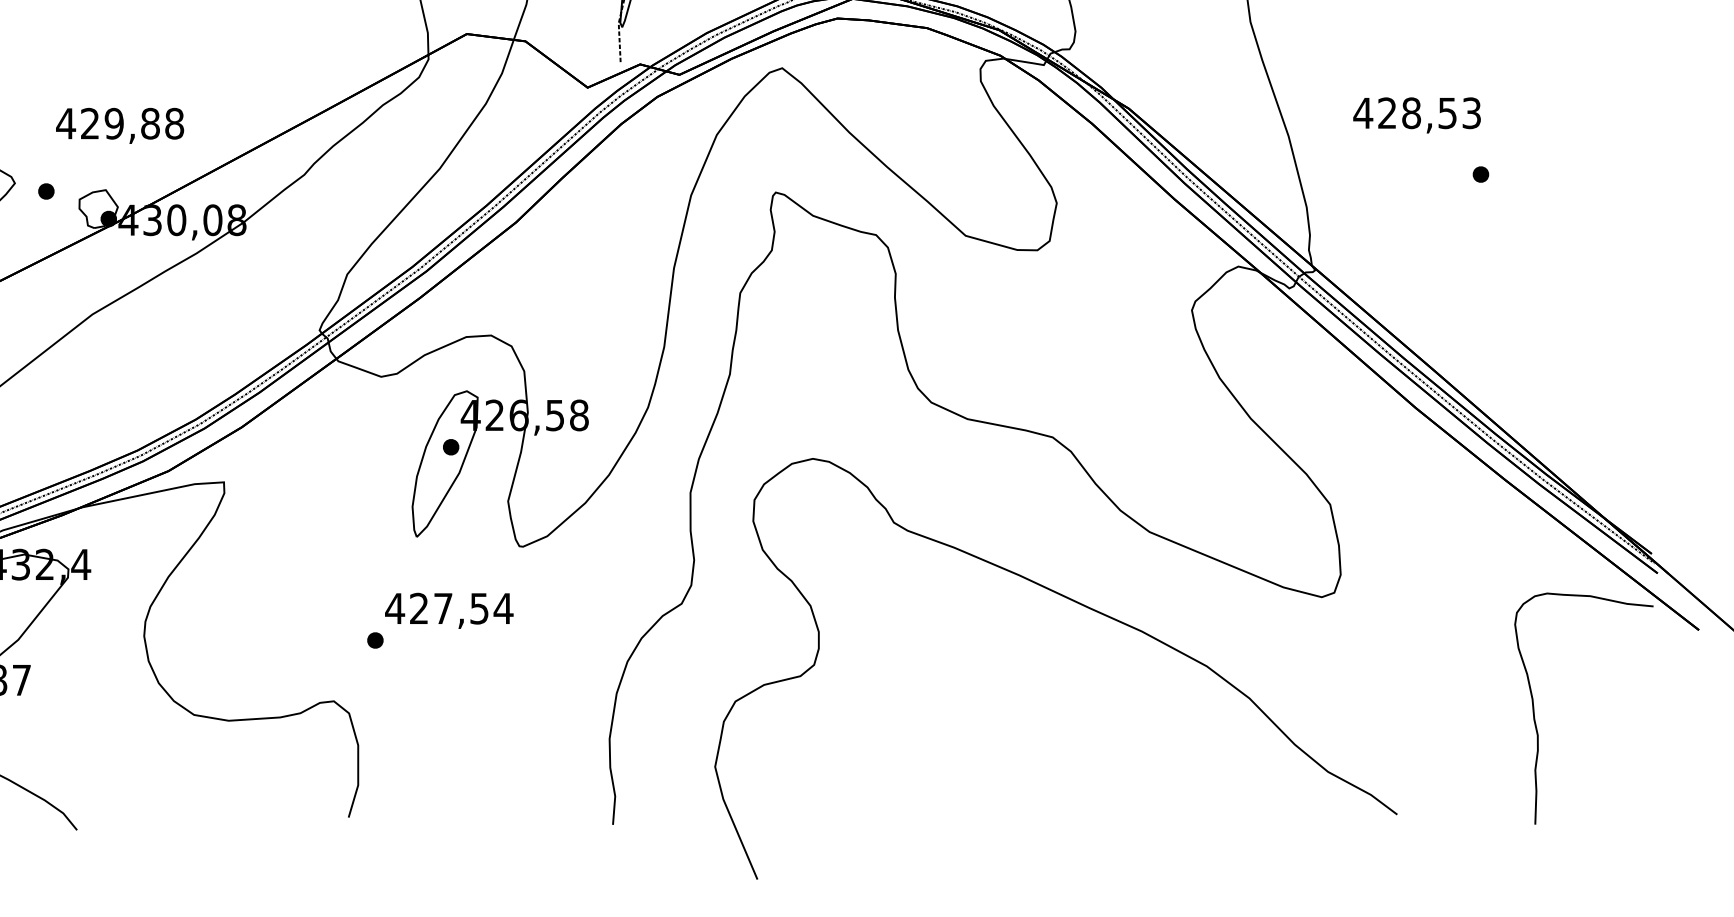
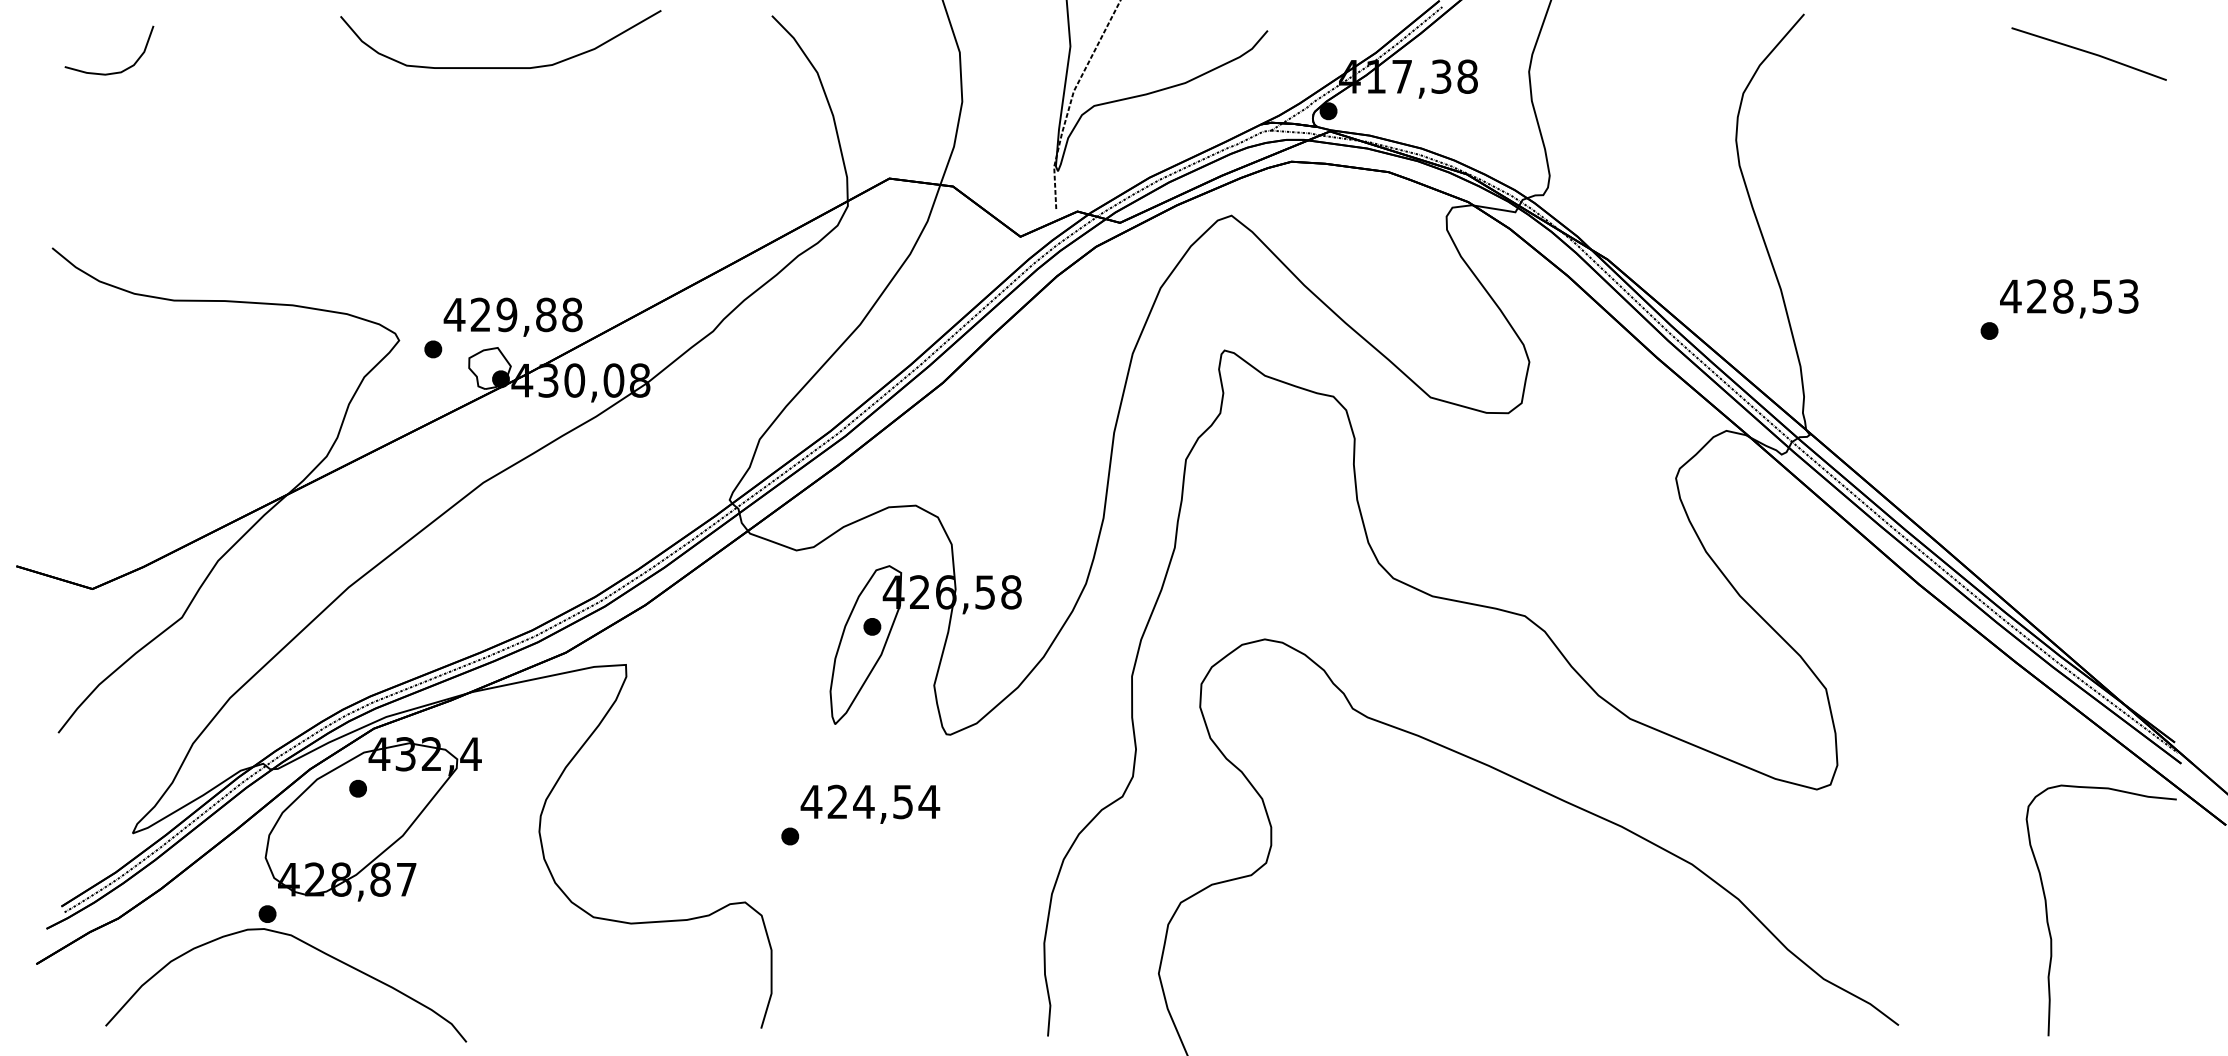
text: (1417, 115) -> (2069, 298), moved
text: (119, 125) -> (512, 316), moved
text: (442, 608) -> (863, 801), 427,54 -> 424,54

